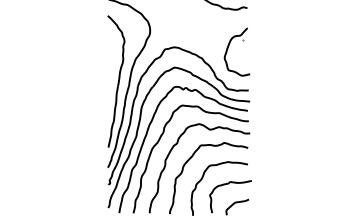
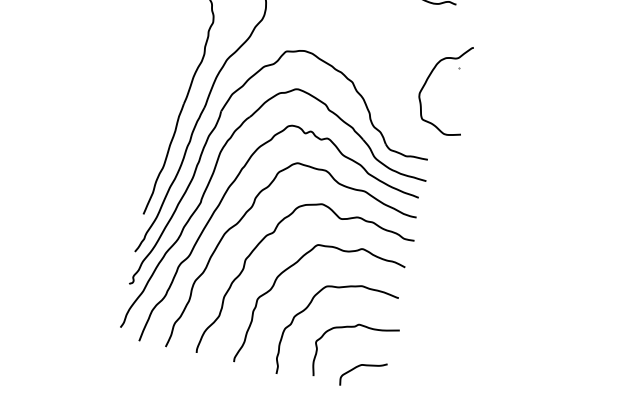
part: (228, 49) -> (429, 80), moved

